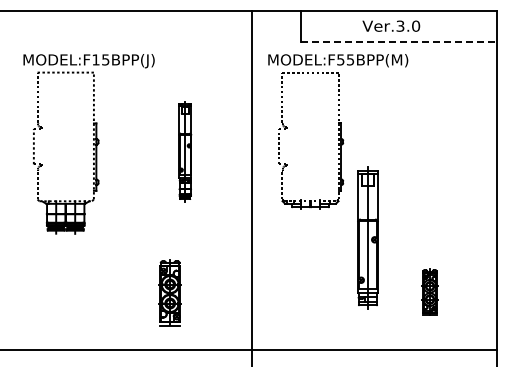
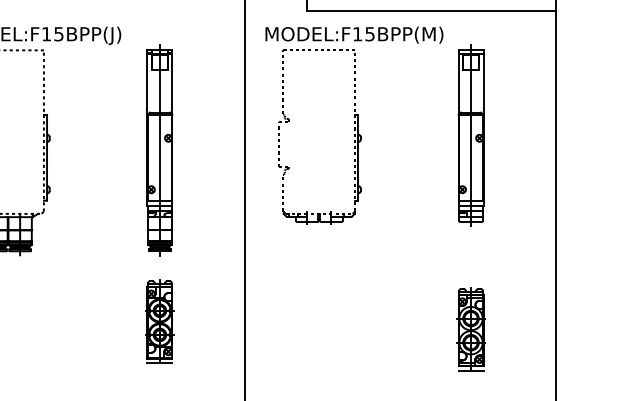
line: (399, 41) -> (432, 10), dashed -> solid
text: (340, 59) -> (357, 33), MODEL:F55BPP(M) -> MODEL:F15BPP(M)
part: (185, 151) -> (160, 150), size x1.67
part: (367, 237) -> (470, 135), moved
part: (169, 292) -> (159, 320), moved
part: (429, 292) -> (470, 329), size x1.43

